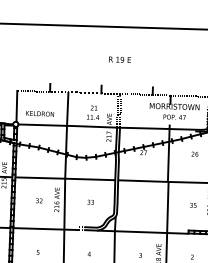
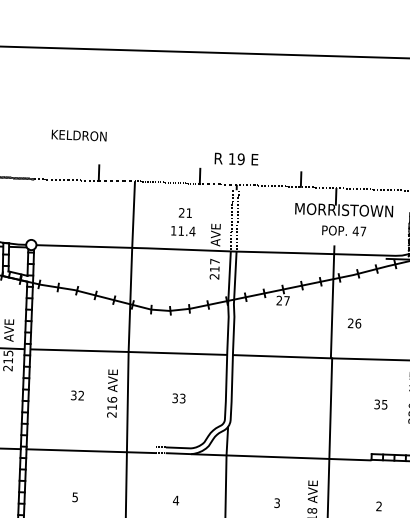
text: (119, 59) -> (235, 158), moved
line: (16, 105) -> (32, 207), removed
text: (40, 113) -> (79, 134), moved
text: (194, 153) -> (353, 322), moved

